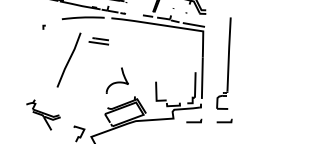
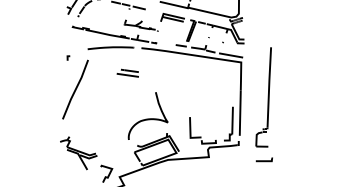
line: (69, 59) -> (75, 89), moved
part: (116, 80) -> (147, 115), size x1.67
part: (43, 115) -> (78, 153), moved
line: (193, 121) -> (230, 160), removed

